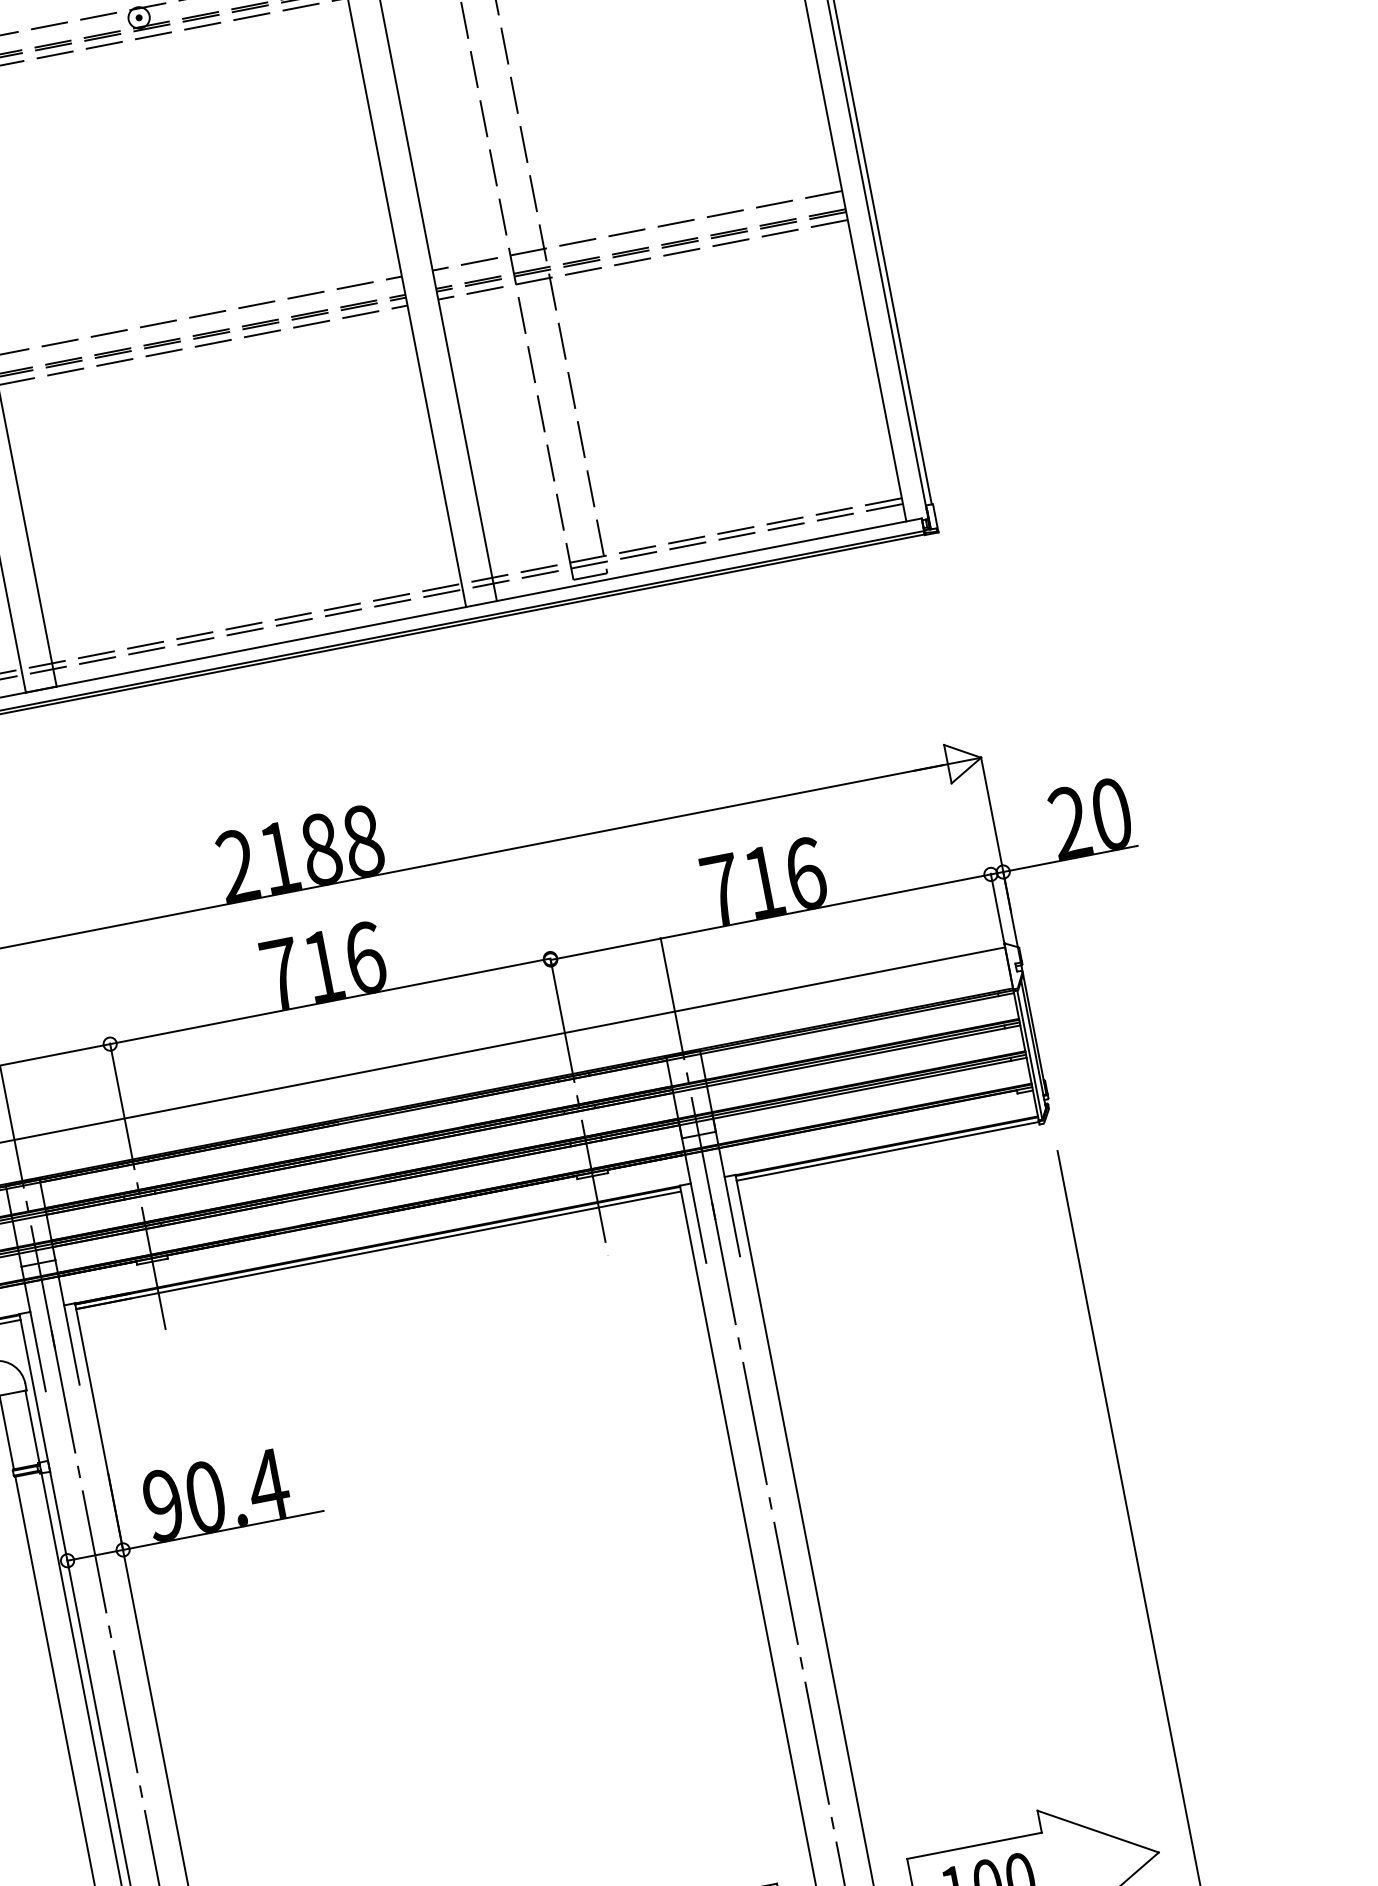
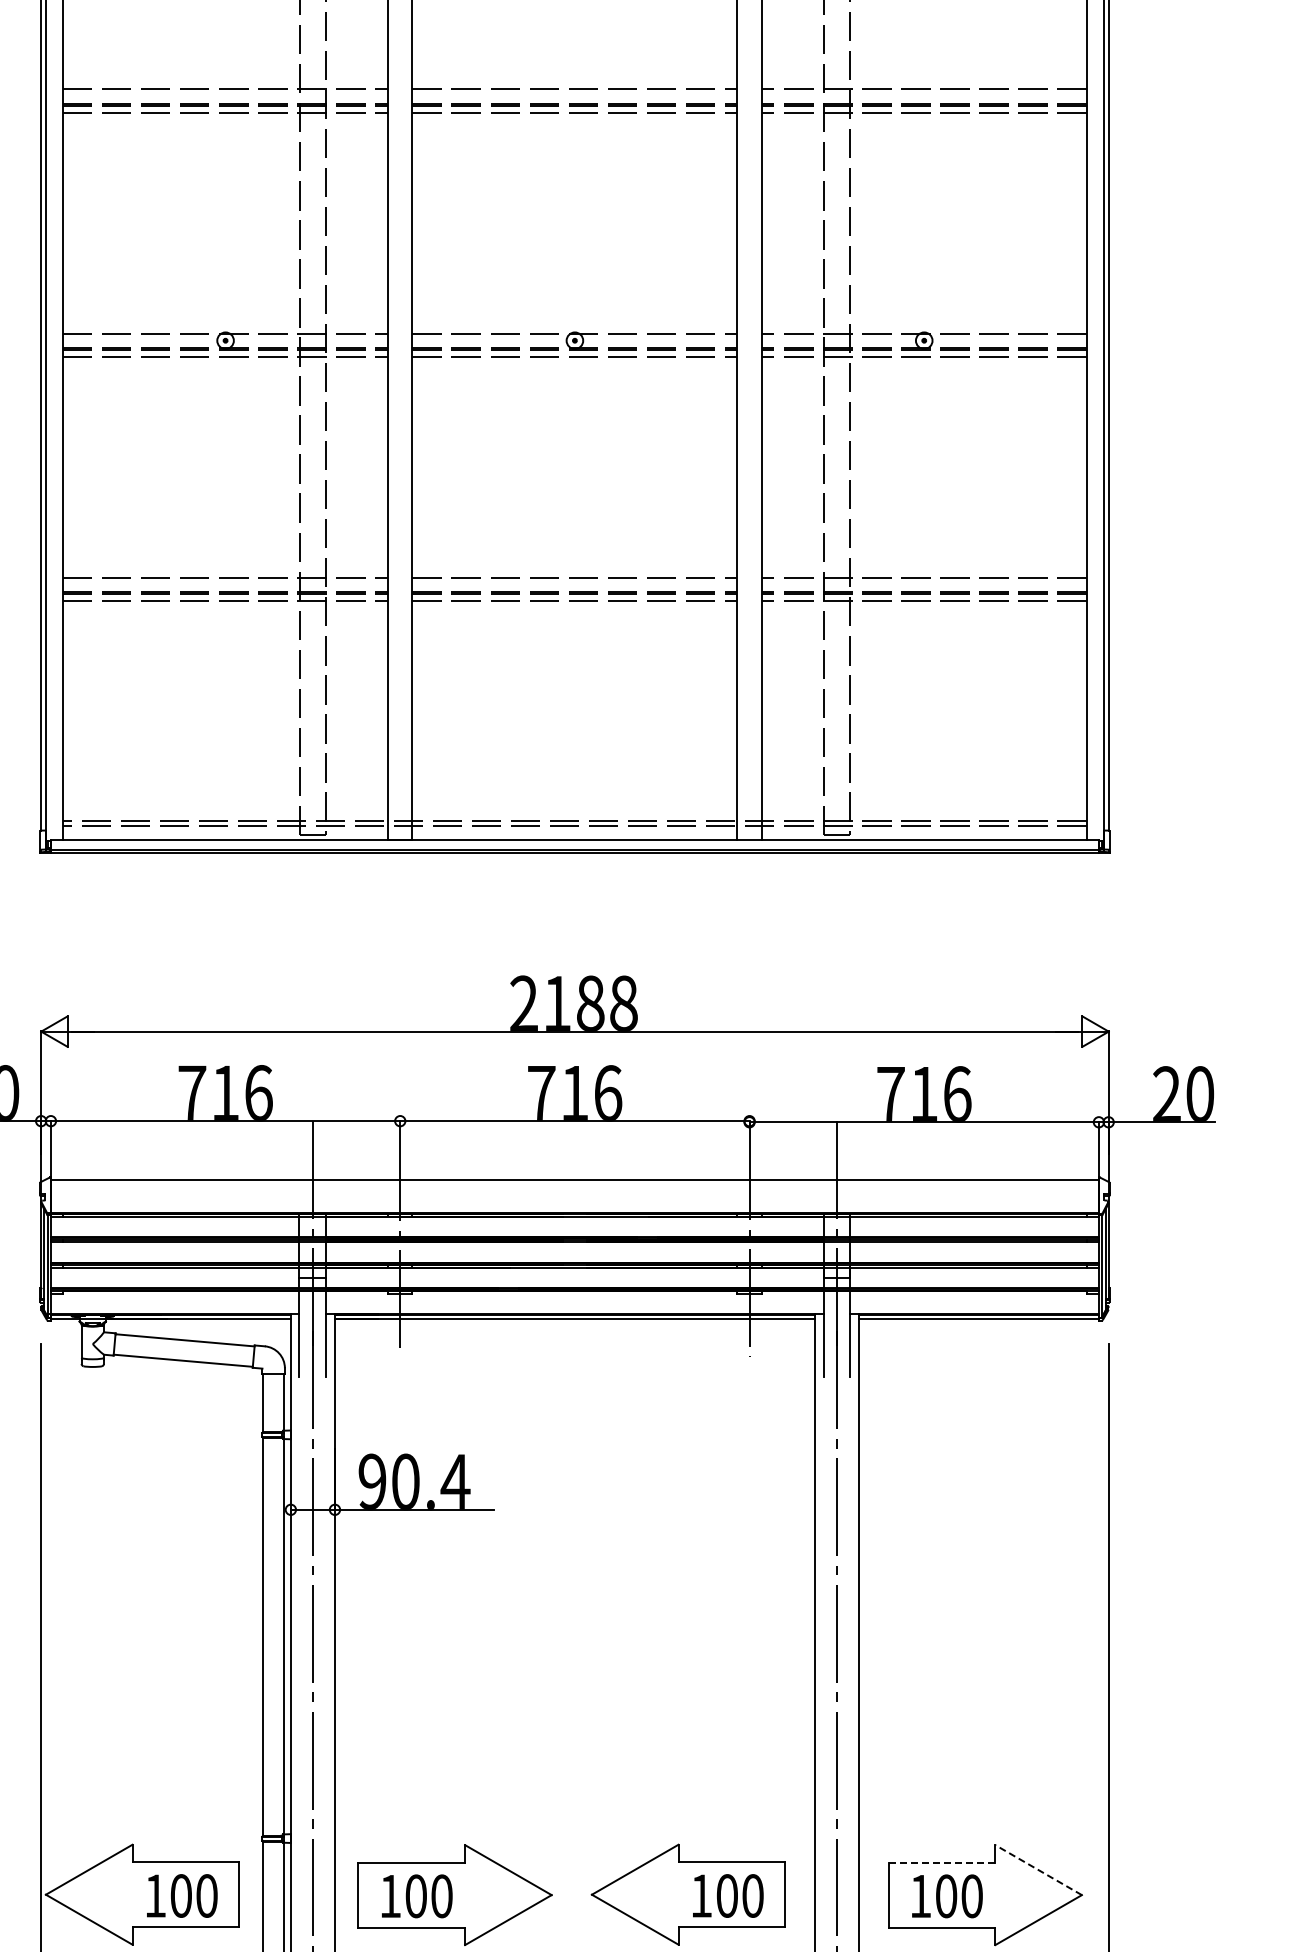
line: (1098, 1832) -> (1038, 1870), solid -> dashed
line: (973, 1845) -> (941, 1862), solid -> dashed

